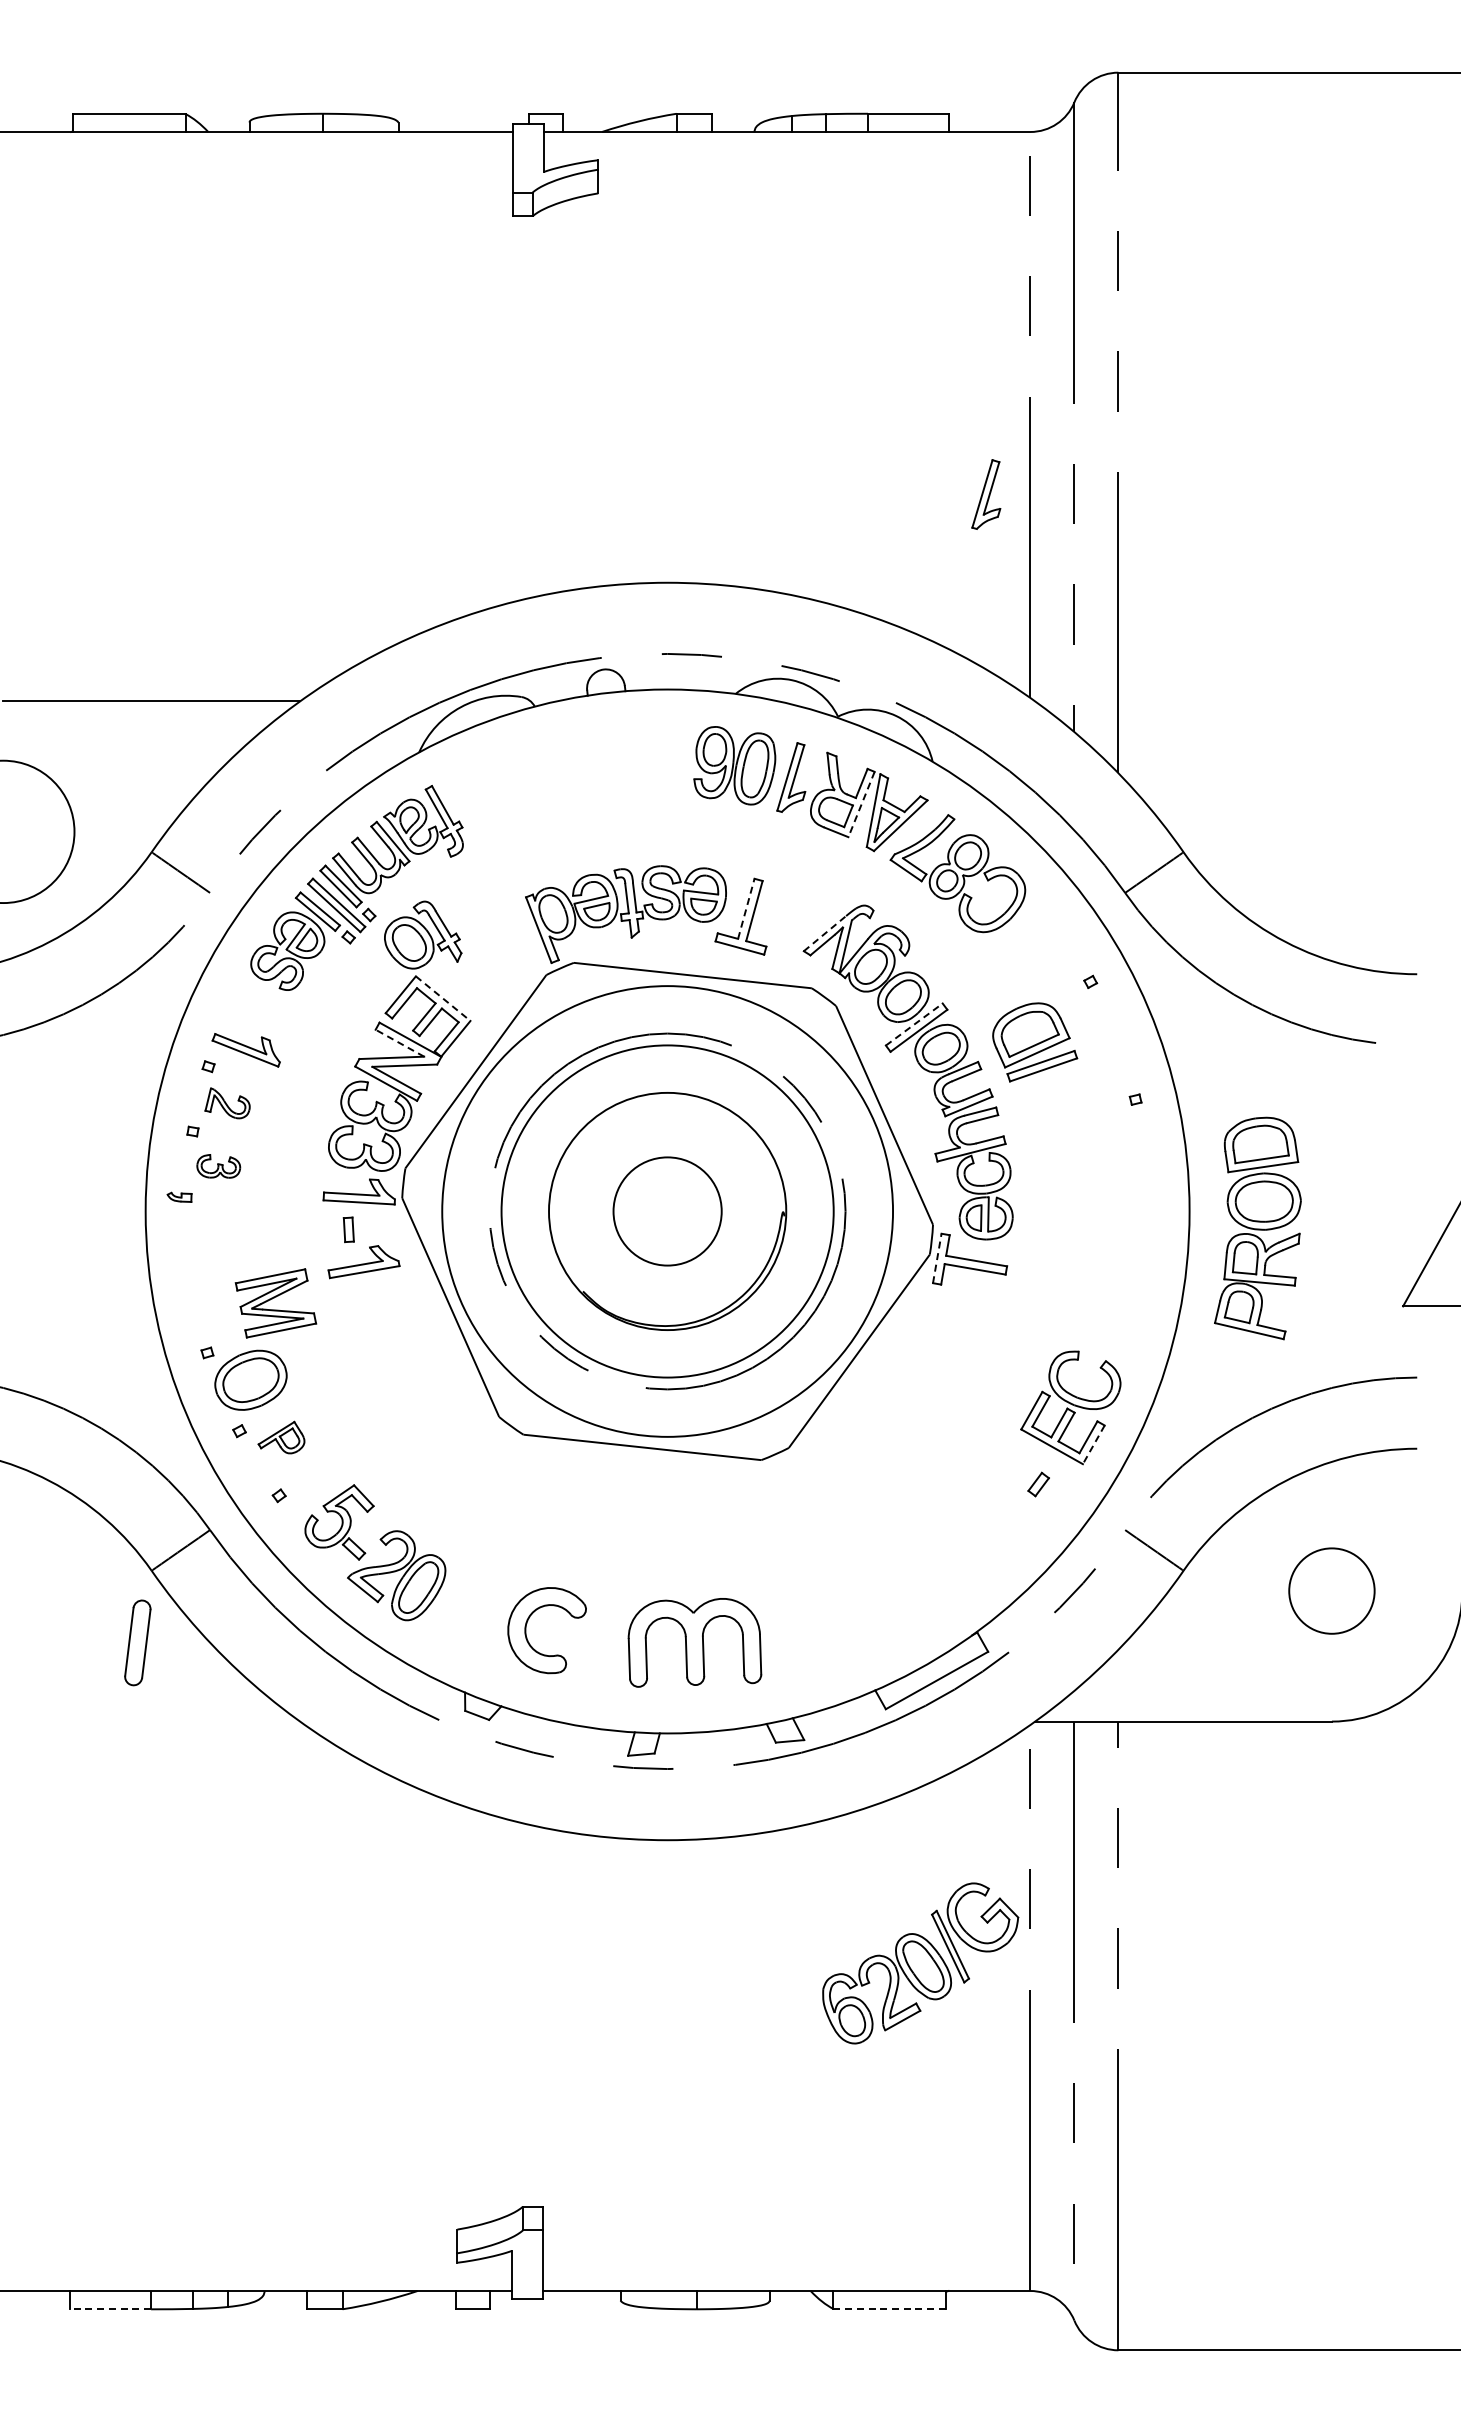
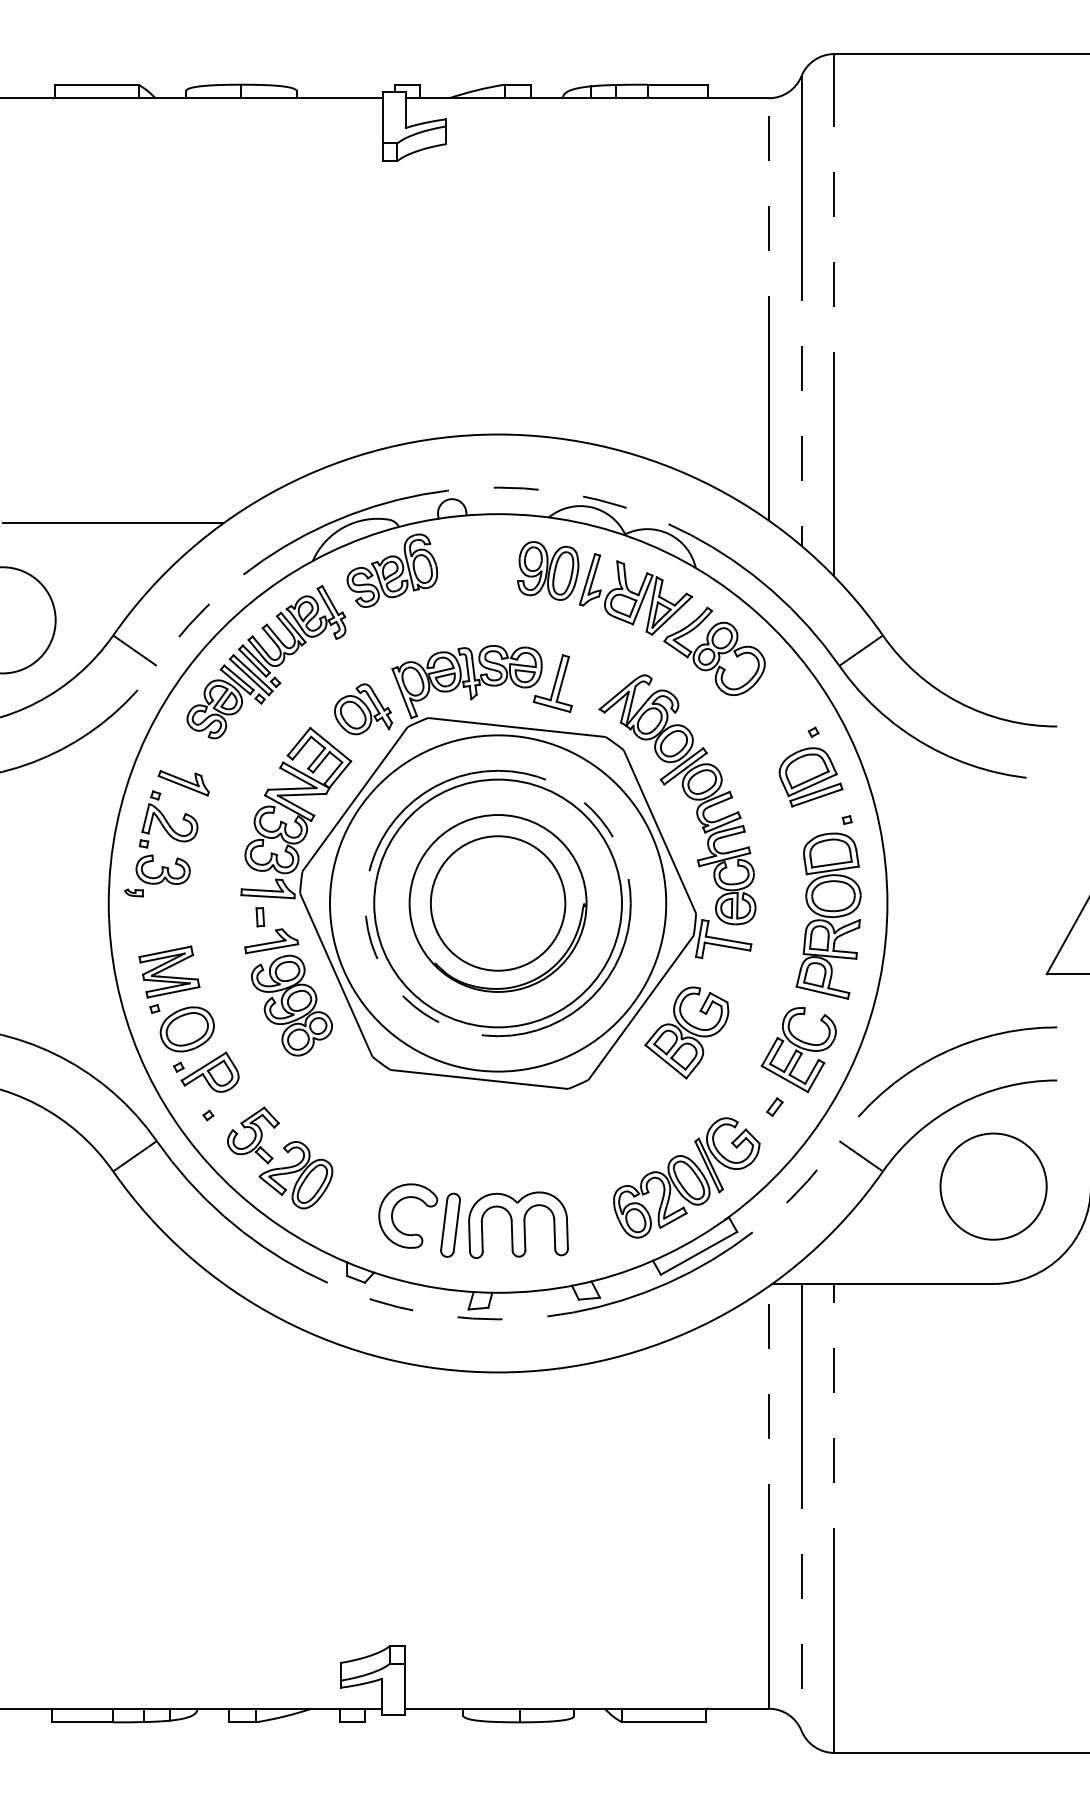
part: (986, 494) -> (735, 368), removed
part: (525, 764) -> (392, 570), added
line: (861, 804) -> (642, 599), dashed -> solid
line: (746, 908) -> (556, 677), dashed -> solid
line: (825, 933) -> (615, 696), dashed -> solid
part: (423, 934) -> (363, 708), moved
line: (443, 998) -> (330, 744), dashed -> solid
line: (914, 1024) -> (682, 764), dashed -> solid
part: (1035, 1042) -> (811, 777), moved
line: (399, 1043) -> (298, 778), dashed -> solid
part: (227, 1103) -> (169, 822), size x1.67
part: (218, 1166) -> (163, 869), size x1.67
circle: (667, 1211) -> (498, 903), size x1.67
part: (1257, 1228) -> (828, 916), moved
line: (937, 1257) -> (699, 937), dashed -> solid
part: (275, 1303) -> (169, 972), moved
part: (390, 1348) -> (291, 1005), added
part: (920, 1385) -> (686, 1033), added
part: (281, 1437) -> (210, 1072), size x1.67
line: (1093, 1445) -> (815, 1078), dashed -> solid
circle: (1331, 1590) -> (993, 1186), size x1.67
part: (137, 1642) -> (450, 1224), moved
part: (920, 1963) -> (686, 1177), moved
line: (889, 2308) -> (663, 1721), dashed -> solid
line: (110, 2309) -> (82, 1722), dashed -> solid

